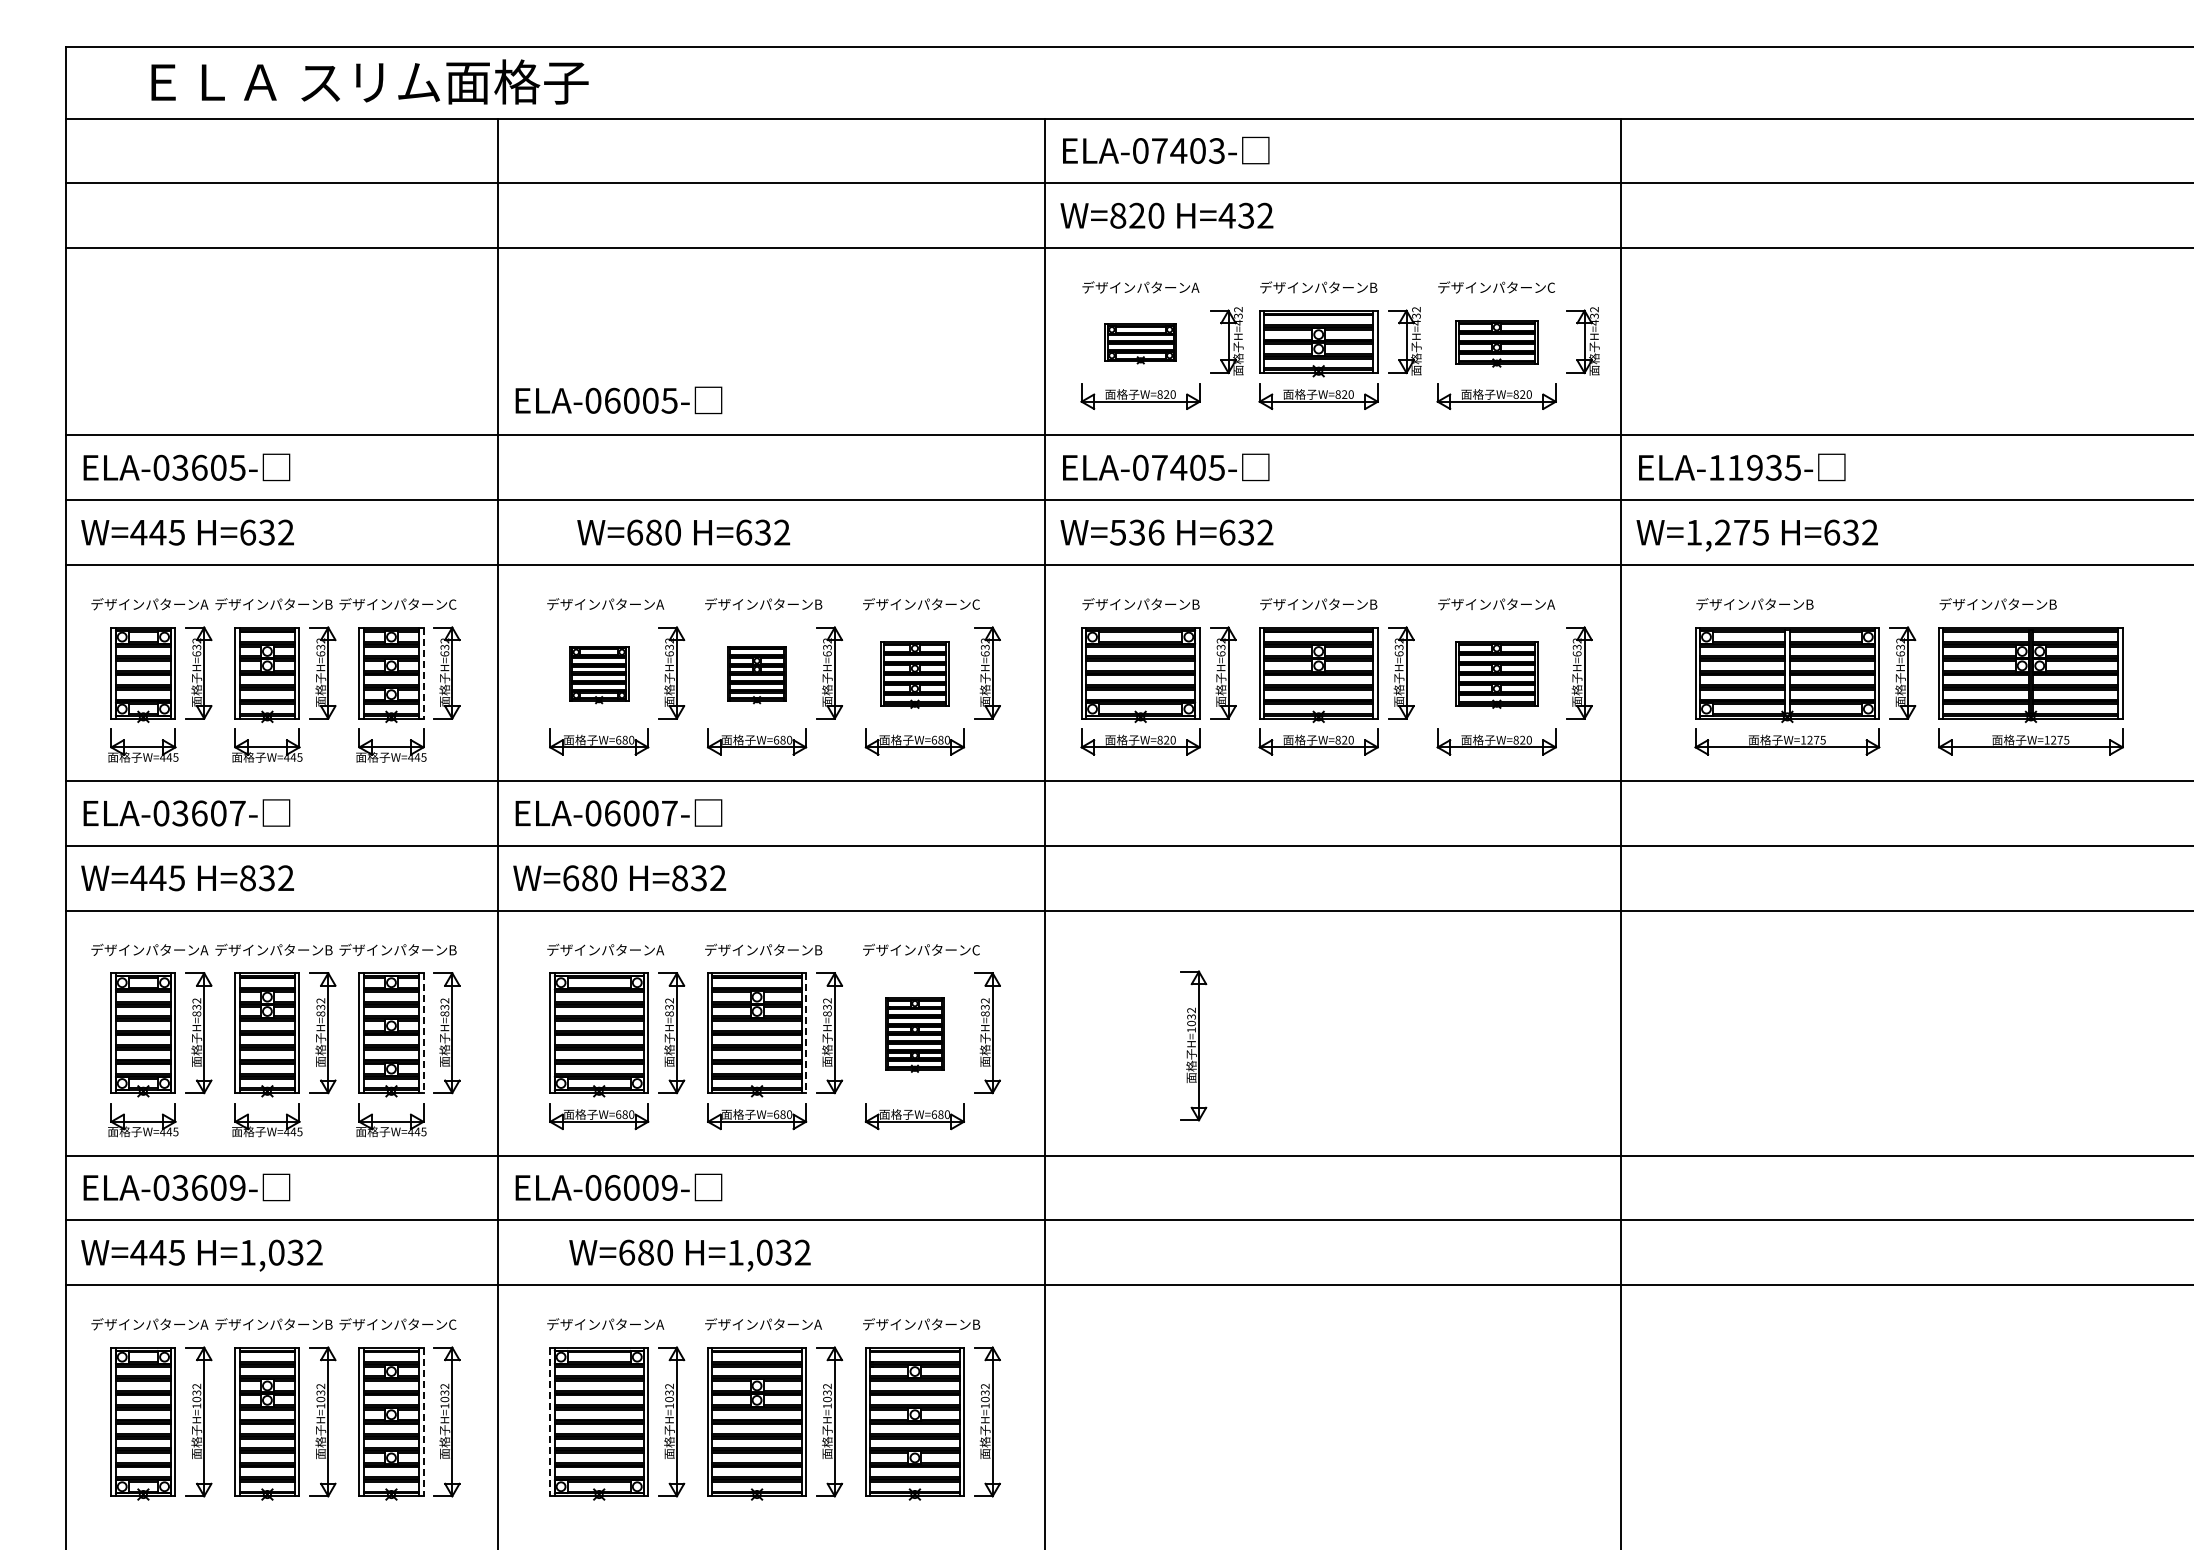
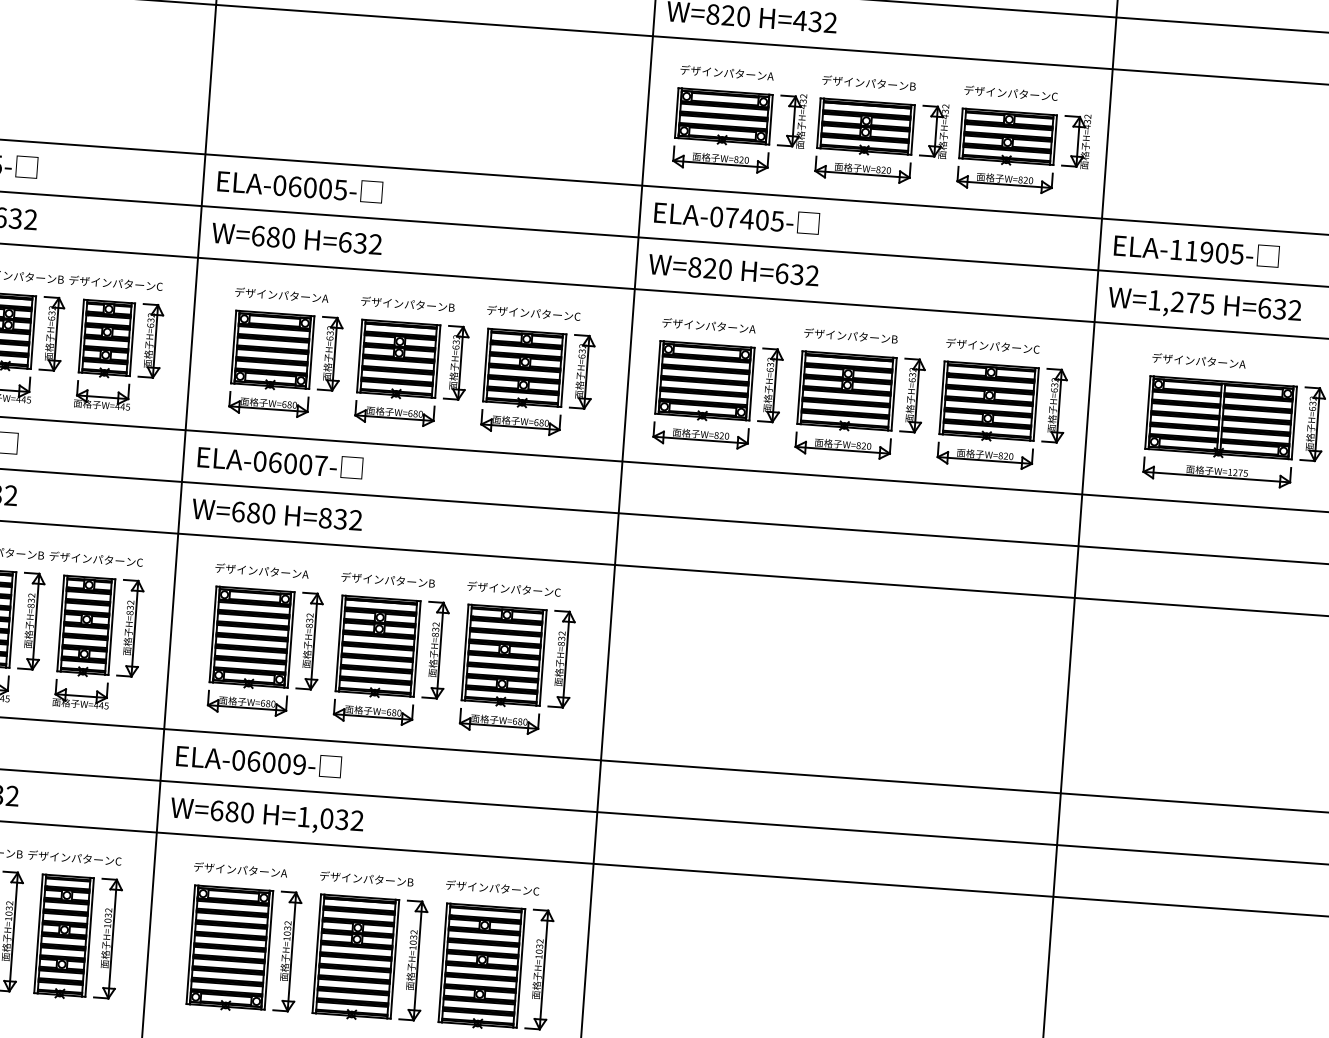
part: (1140, 343) -> (723, 117), size x1.67
part: (1496, 343) -> (1007, 138), size x1.43
text: (618, 400) -> (299, 186), moved
text: (1773, 467) -> (1221, 252), ELA-11935- -> ELA-11905-
text: (683, 532) -> (296, 238), moved
text: (1137, 532) -> (710, 268), W=536 -> W=820
text: (1195, 604) -> (752, 329), デザインパターンB -> デザインパターンA
text: (1551, 604) -> (1036, 349), デザインパターンA -> デザインパターンC
text: (1809, 604) -> (1242, 364), デザインパターンB -> デザインパターンA
line: (423, 673) -> (132, 340), dashed -> solid
part: (598, 674) -> (272, 350), size x1.67
part: (756, 674) -> (398, 359), size x1.67
part: (914, 674) -> (524, 368), size x1.43
part: (1496, 674) -> (988, 402), size x1.43
text: (452, 950) -> (139, 562), デザインパターンB -> デザインパターンC
line: (423, 1033) -> (111, 627), dashed -> solid
line: (806, 1033) -> (417, 649), dashed -> solid
part: (914, 1034) -> (503, 656), size x1.67
part: (1193, 1045) -> (725, 681), removed
text: (689, 1255) -> (266, 816), moved
text: (818, 1324) -> (410, 882), デザインパターンA -> デザインパターンB
text: (976, 1324) -> (536, 891), デザインパターンB -> デザインパターンC
line: (423, 1422) -> (89, 937), dashed -> solid
line: (550, 1422) -> (190, 945), dashed -> solid

